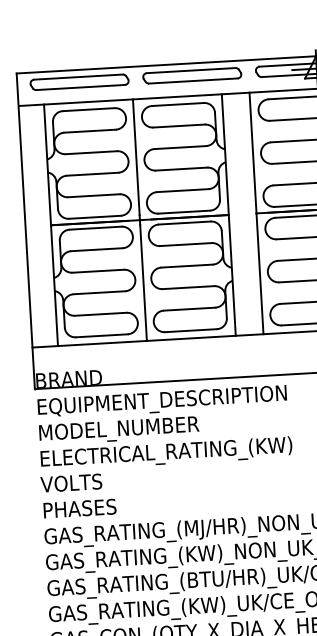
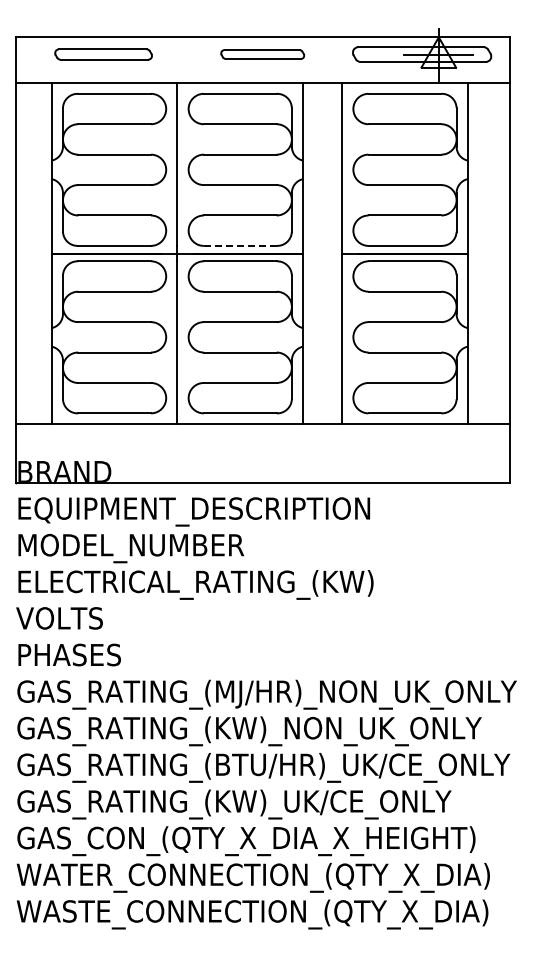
part: (192, 75) -> (262, 54), size x0.6
part: (79, 82) -> (103, 54), size x0.7
line: (183, 211) -> (239, 245), solid -> dashed

